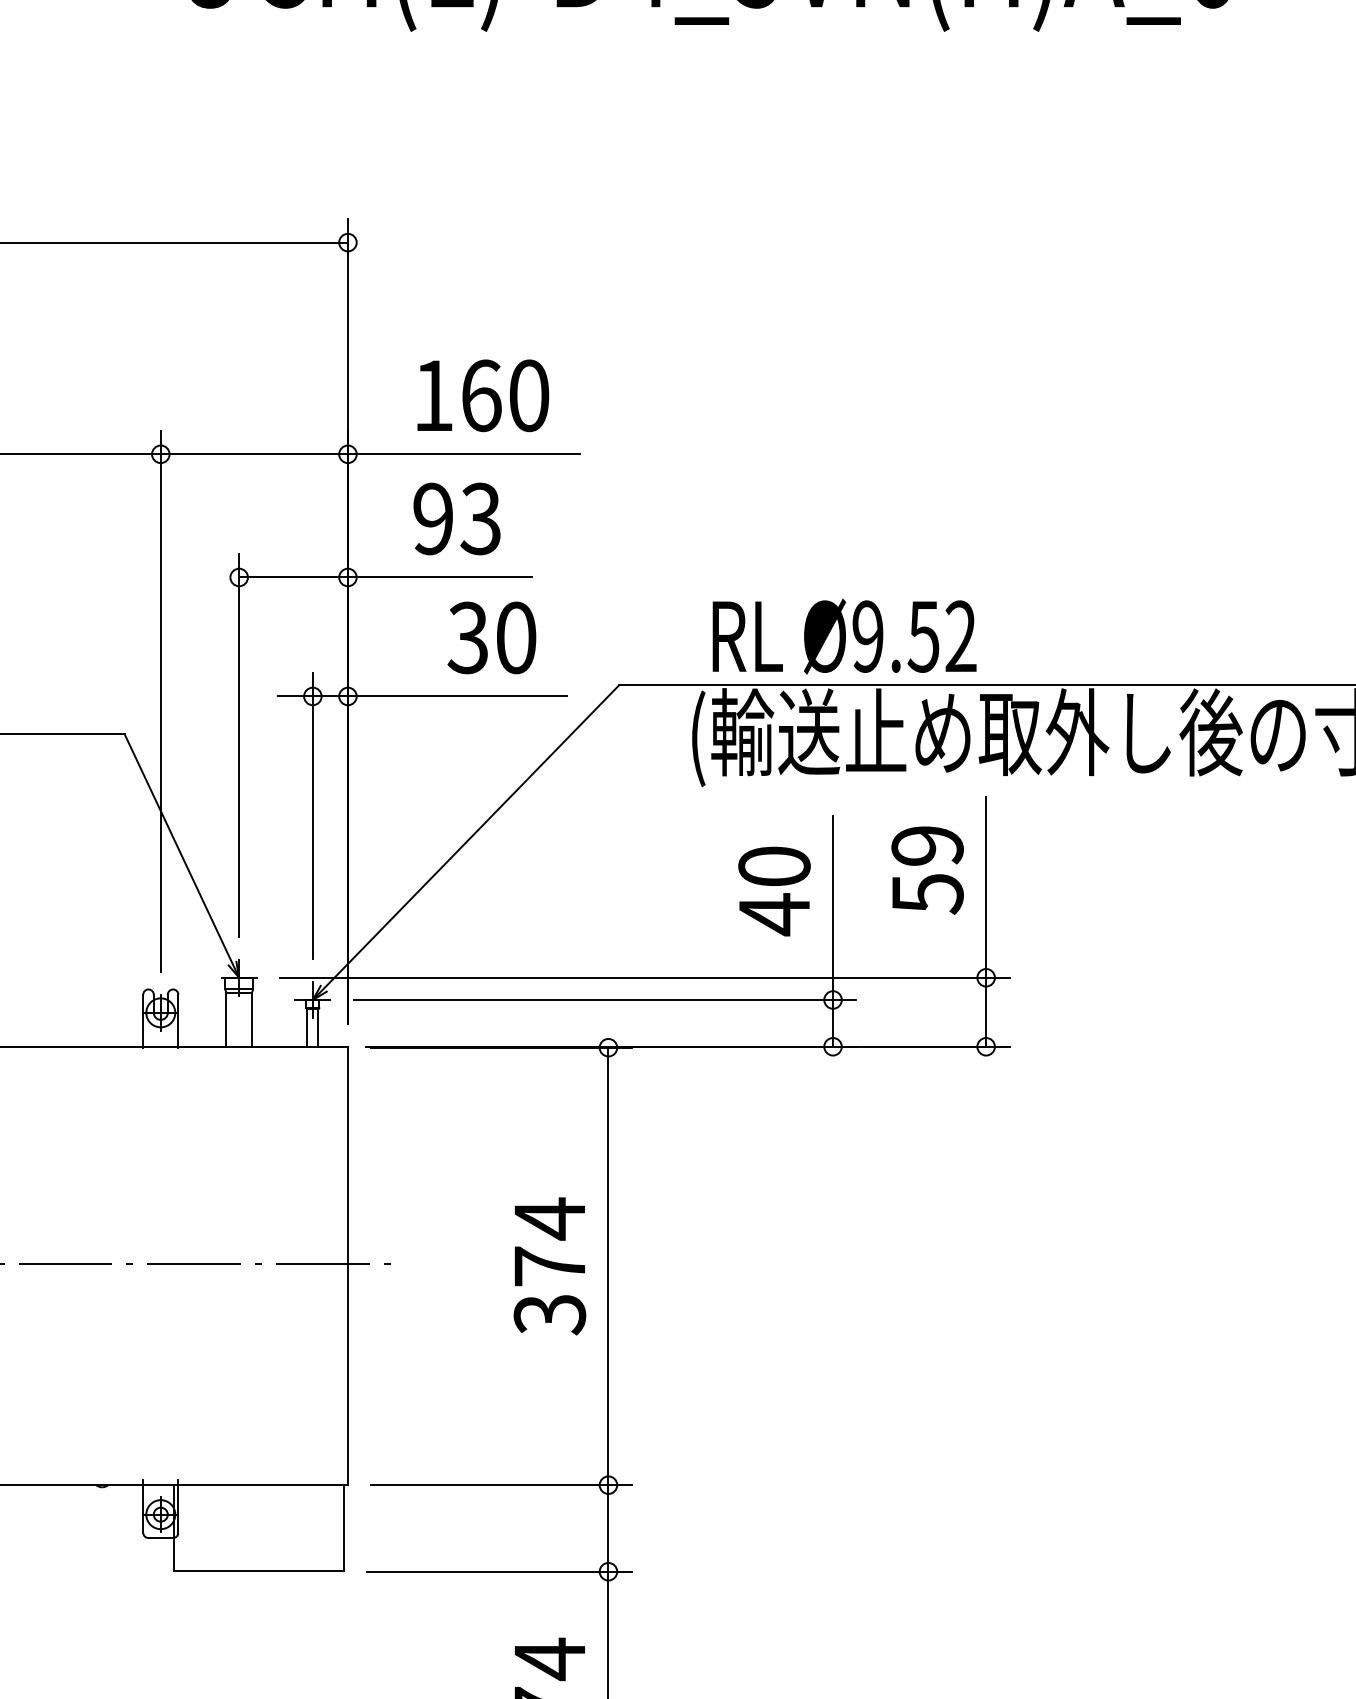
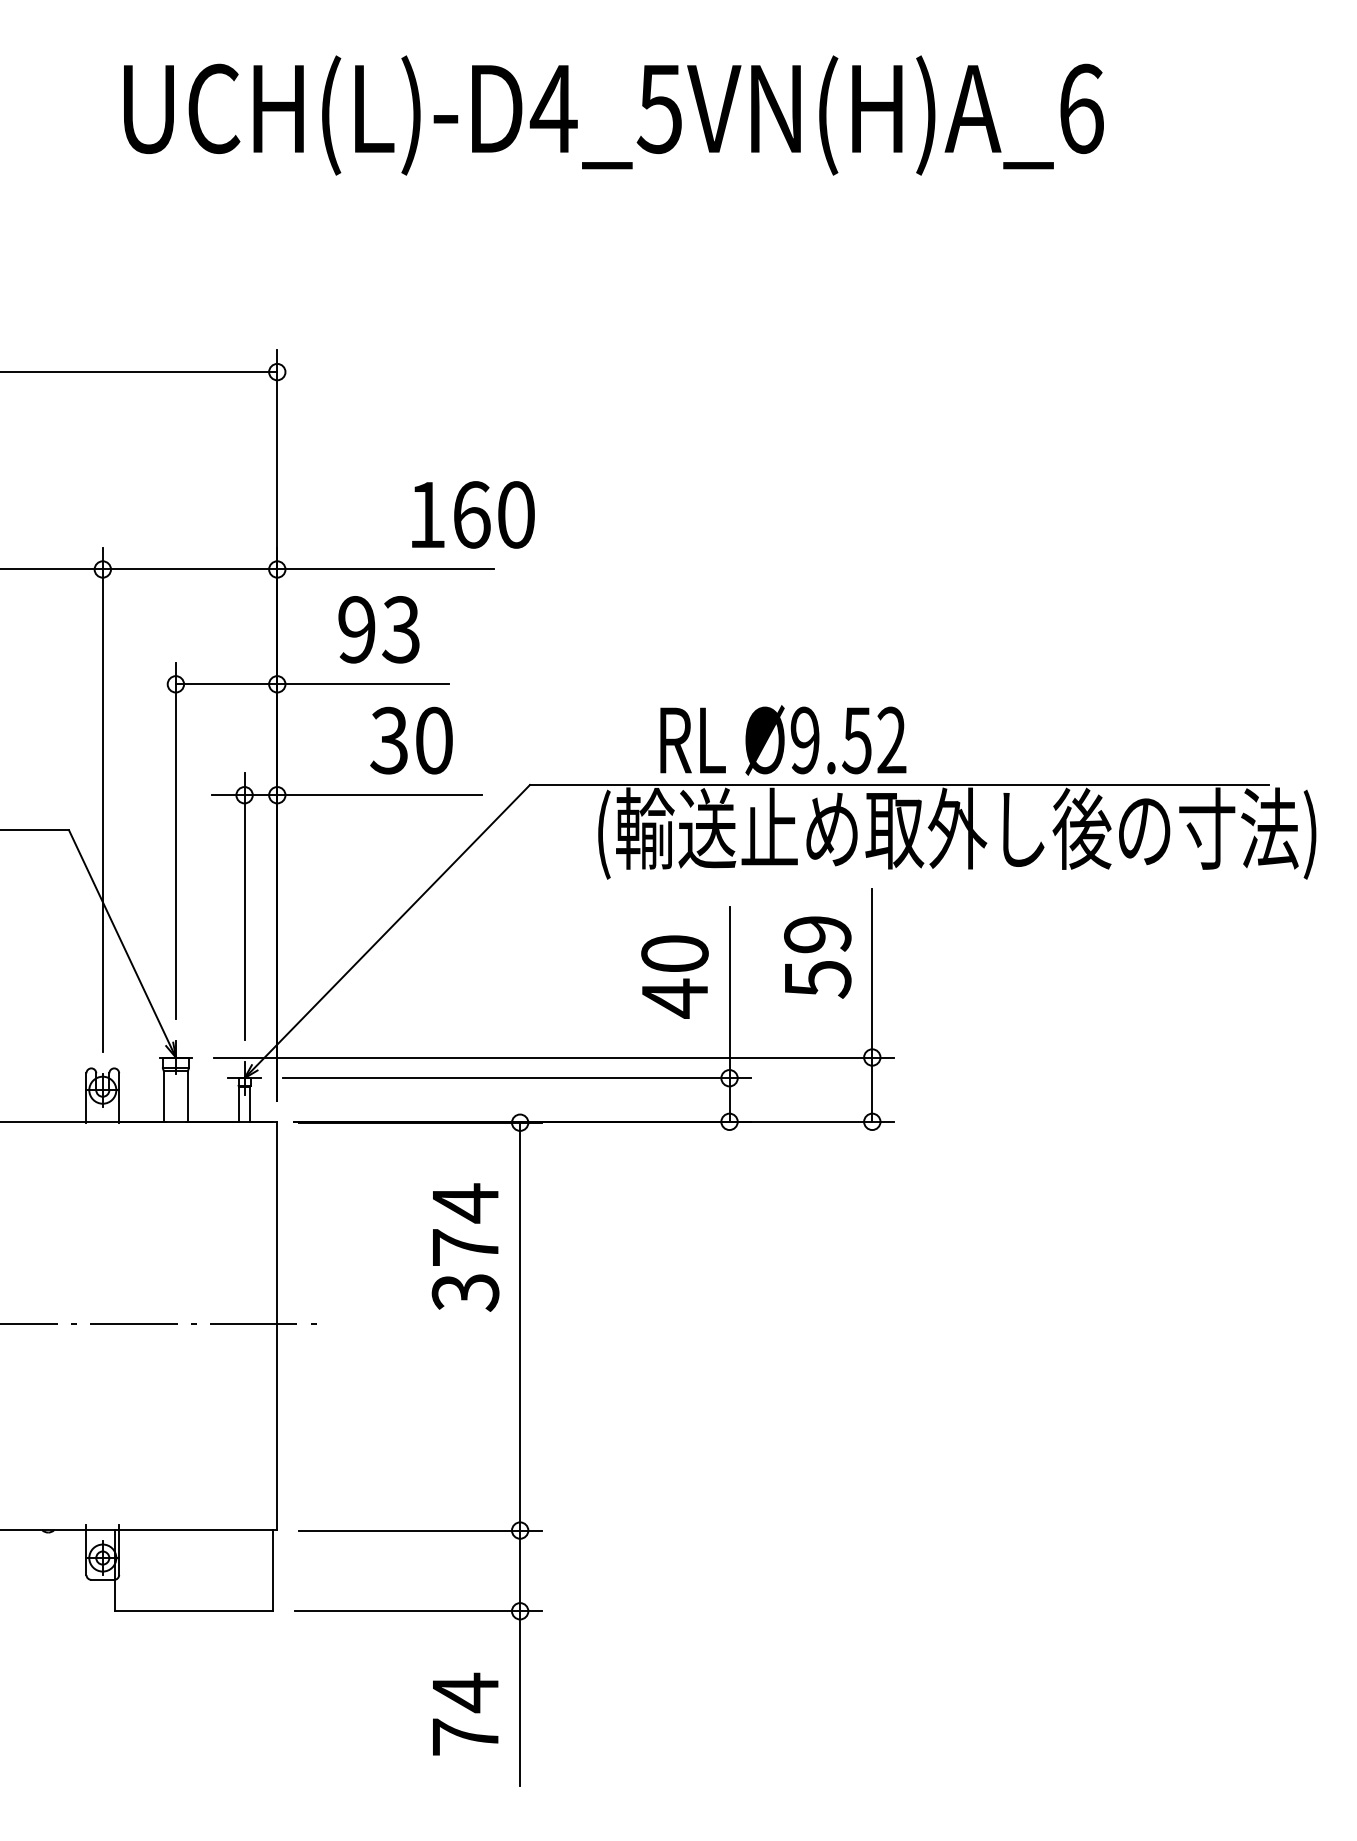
text: (483, 395) -> (473, 514), moved
text: (844, 636) -> (783, 740), moved
text: (549, 1266) -> (465, 1247), moved

